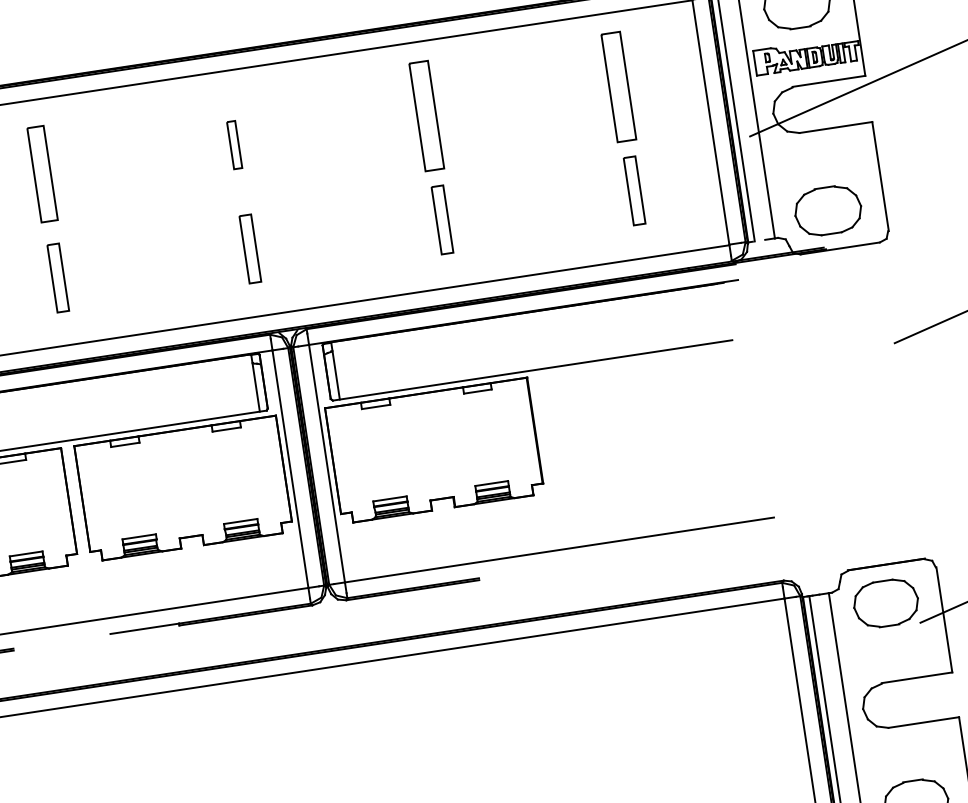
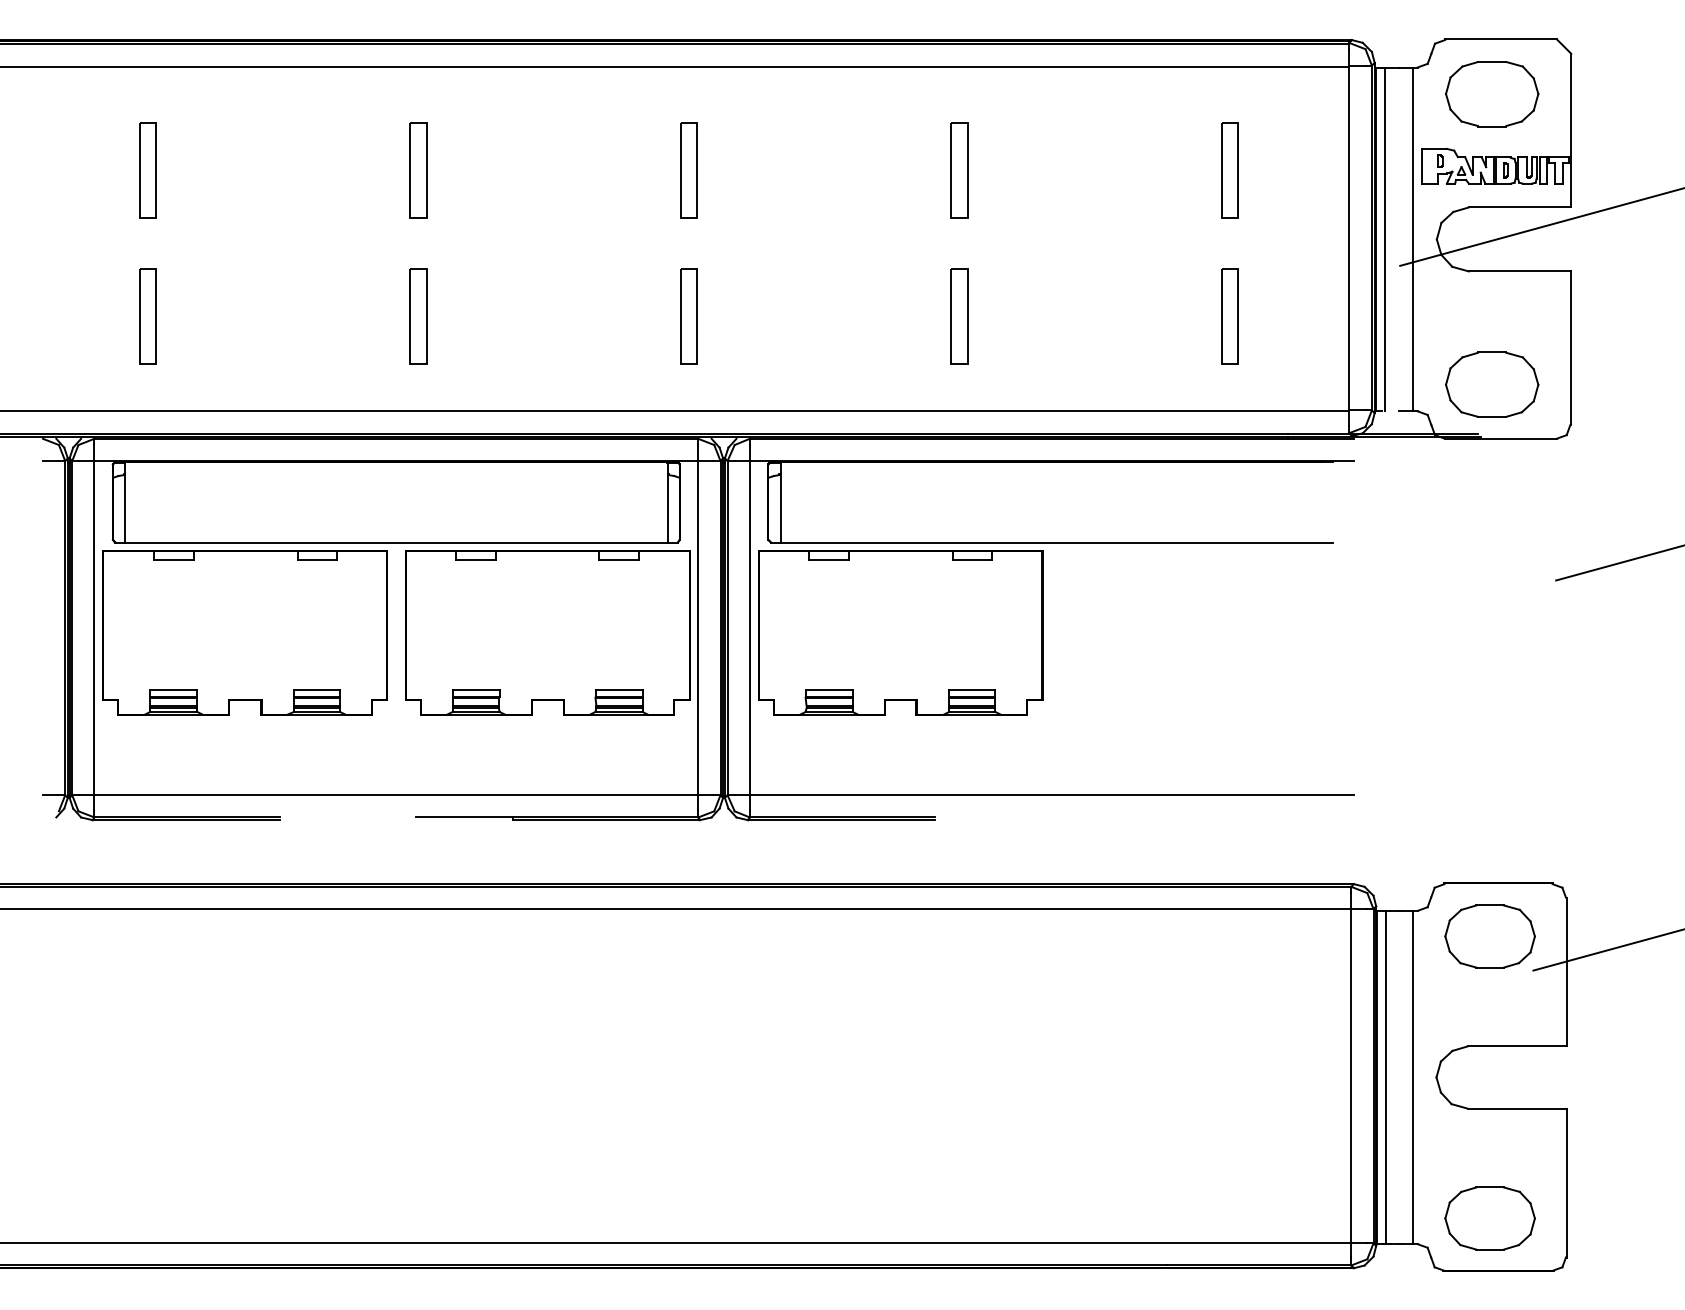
part: (618, 87) -> (1229, 170), size x0.62
part: (426, 116) -> (959, 170), size x0.62
part: (234, 145) -> (688, 170), size x1.43
part: (42, 174) -> (418, 170), size x0.71

